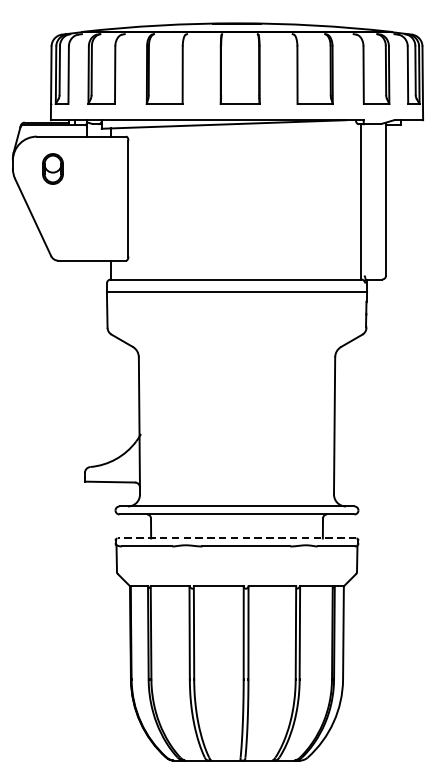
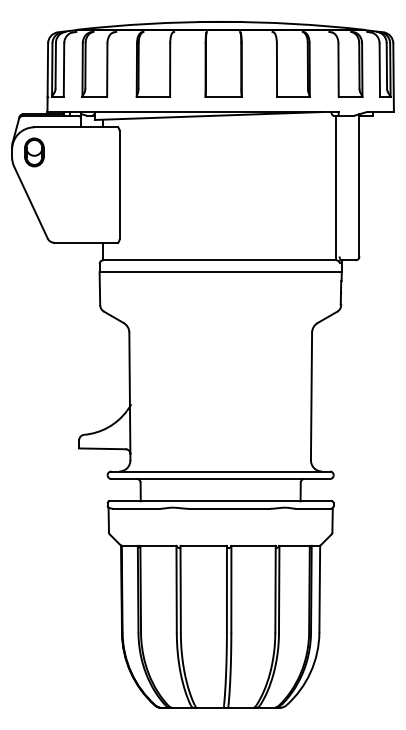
part: (53, 169) -> (34, 152), moved
line: (236, 538) -> (220, 501), dashed -> solid

